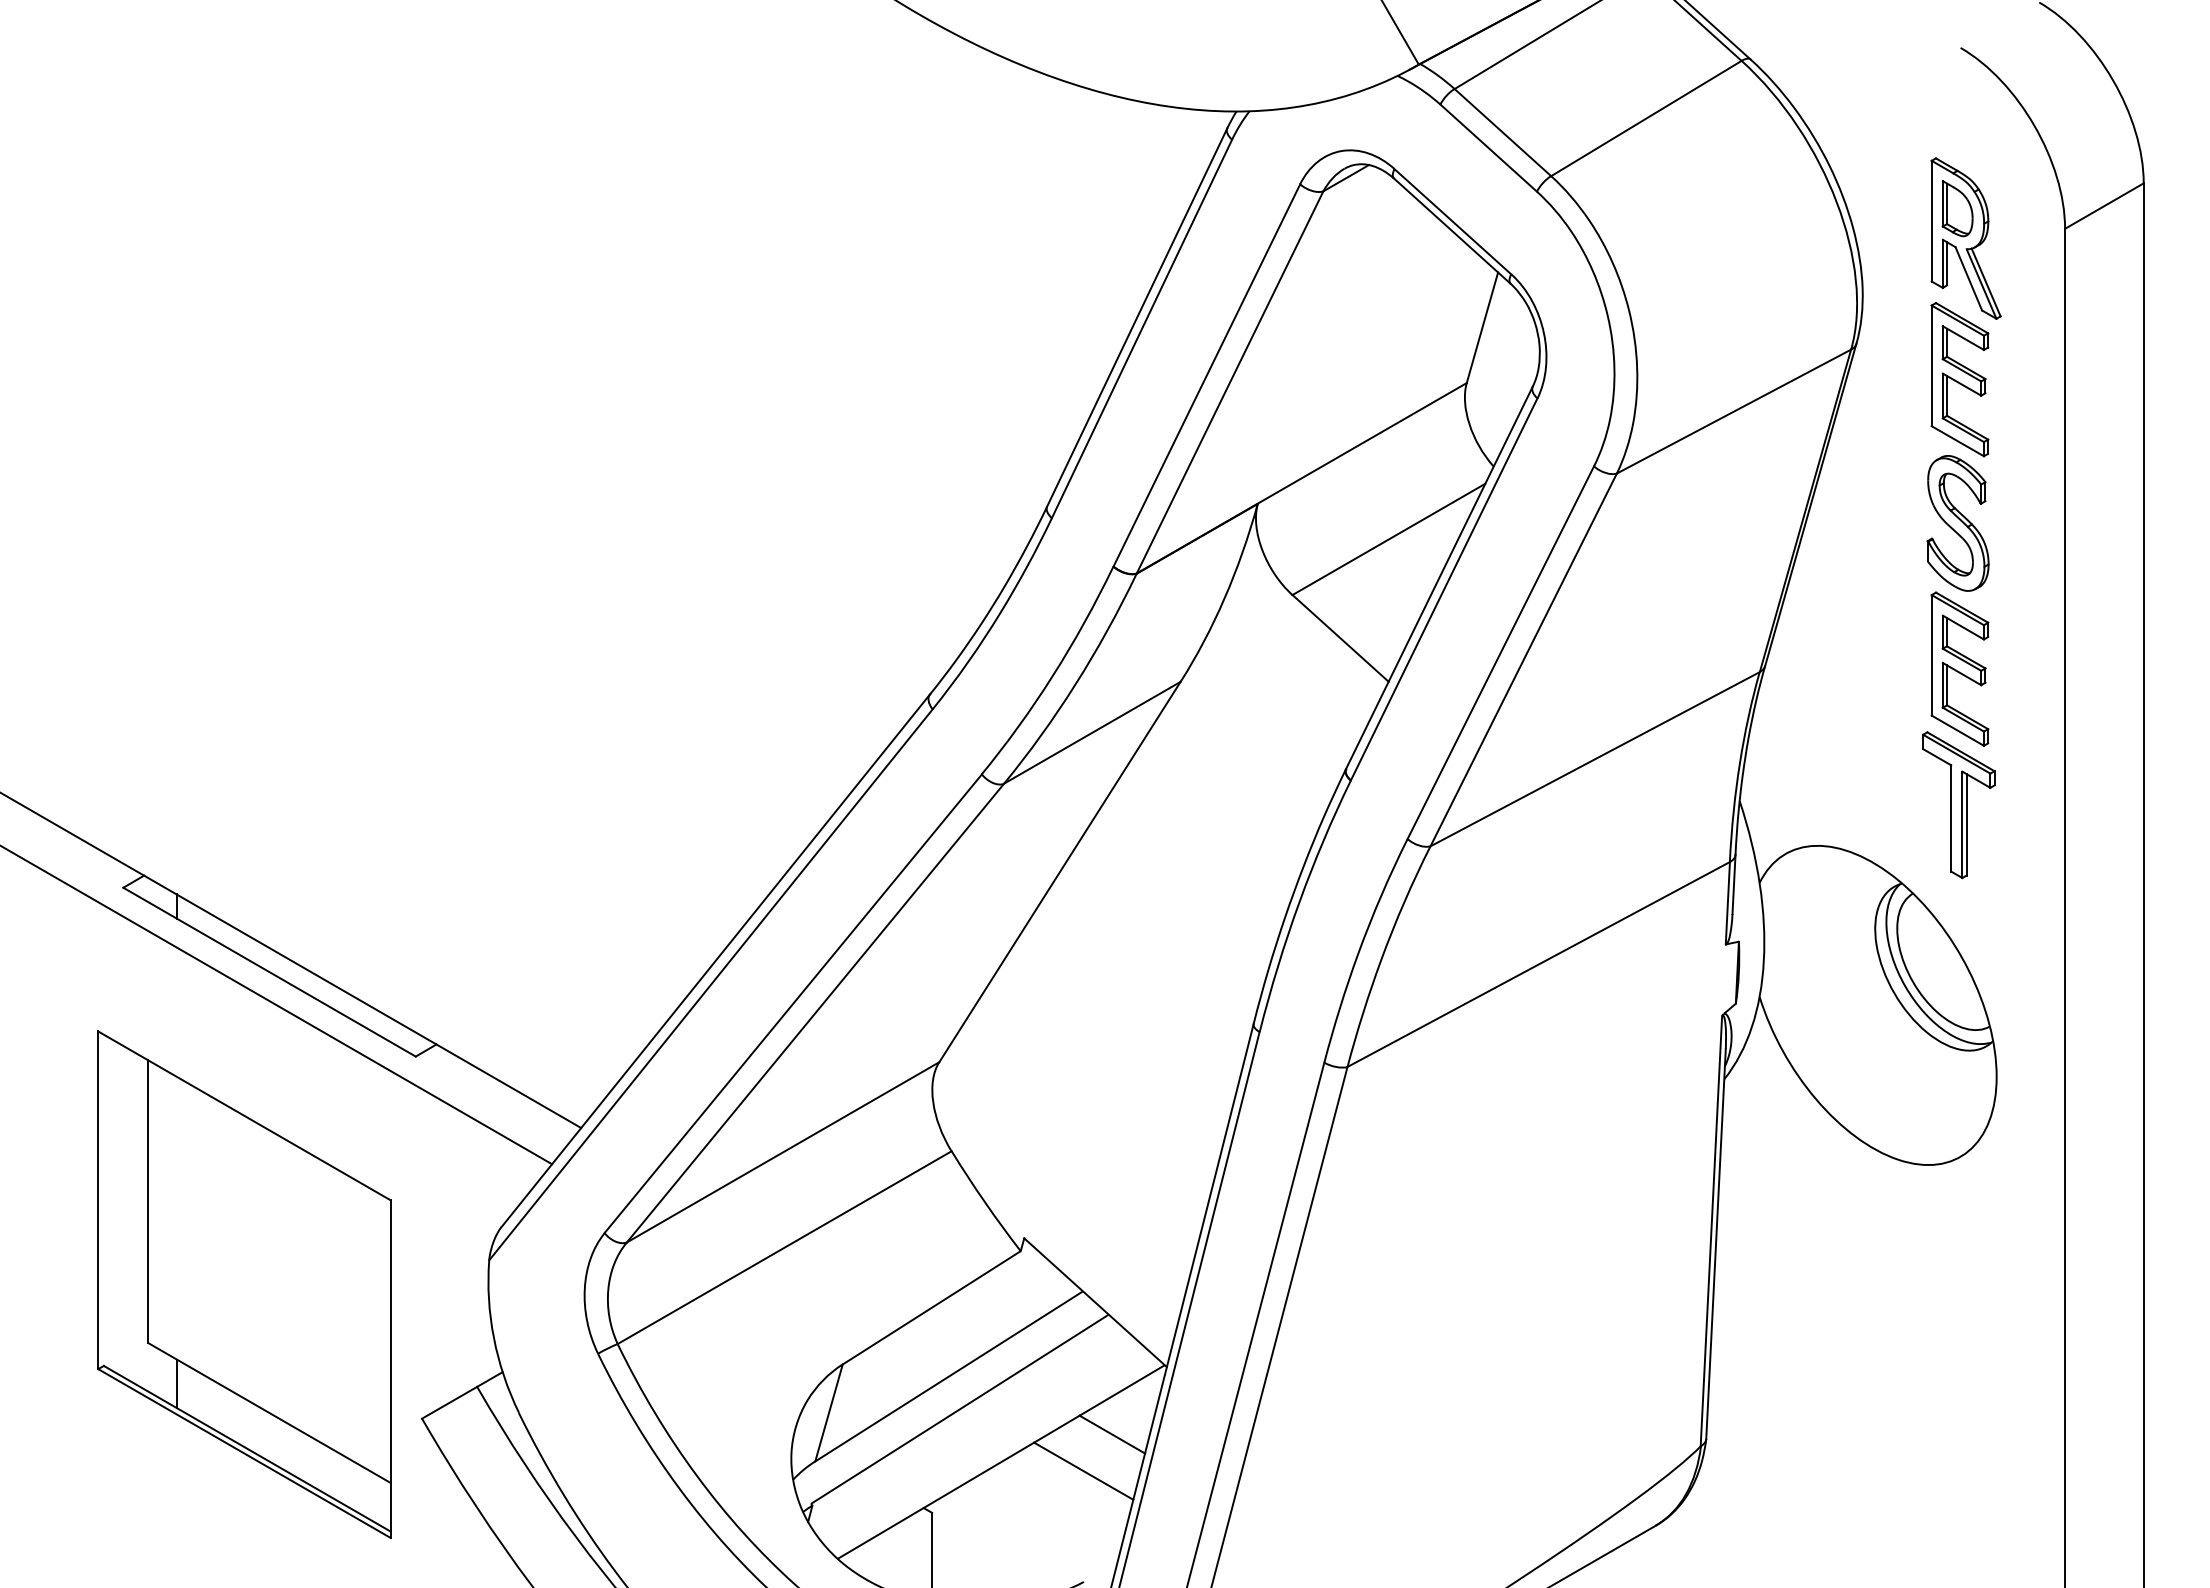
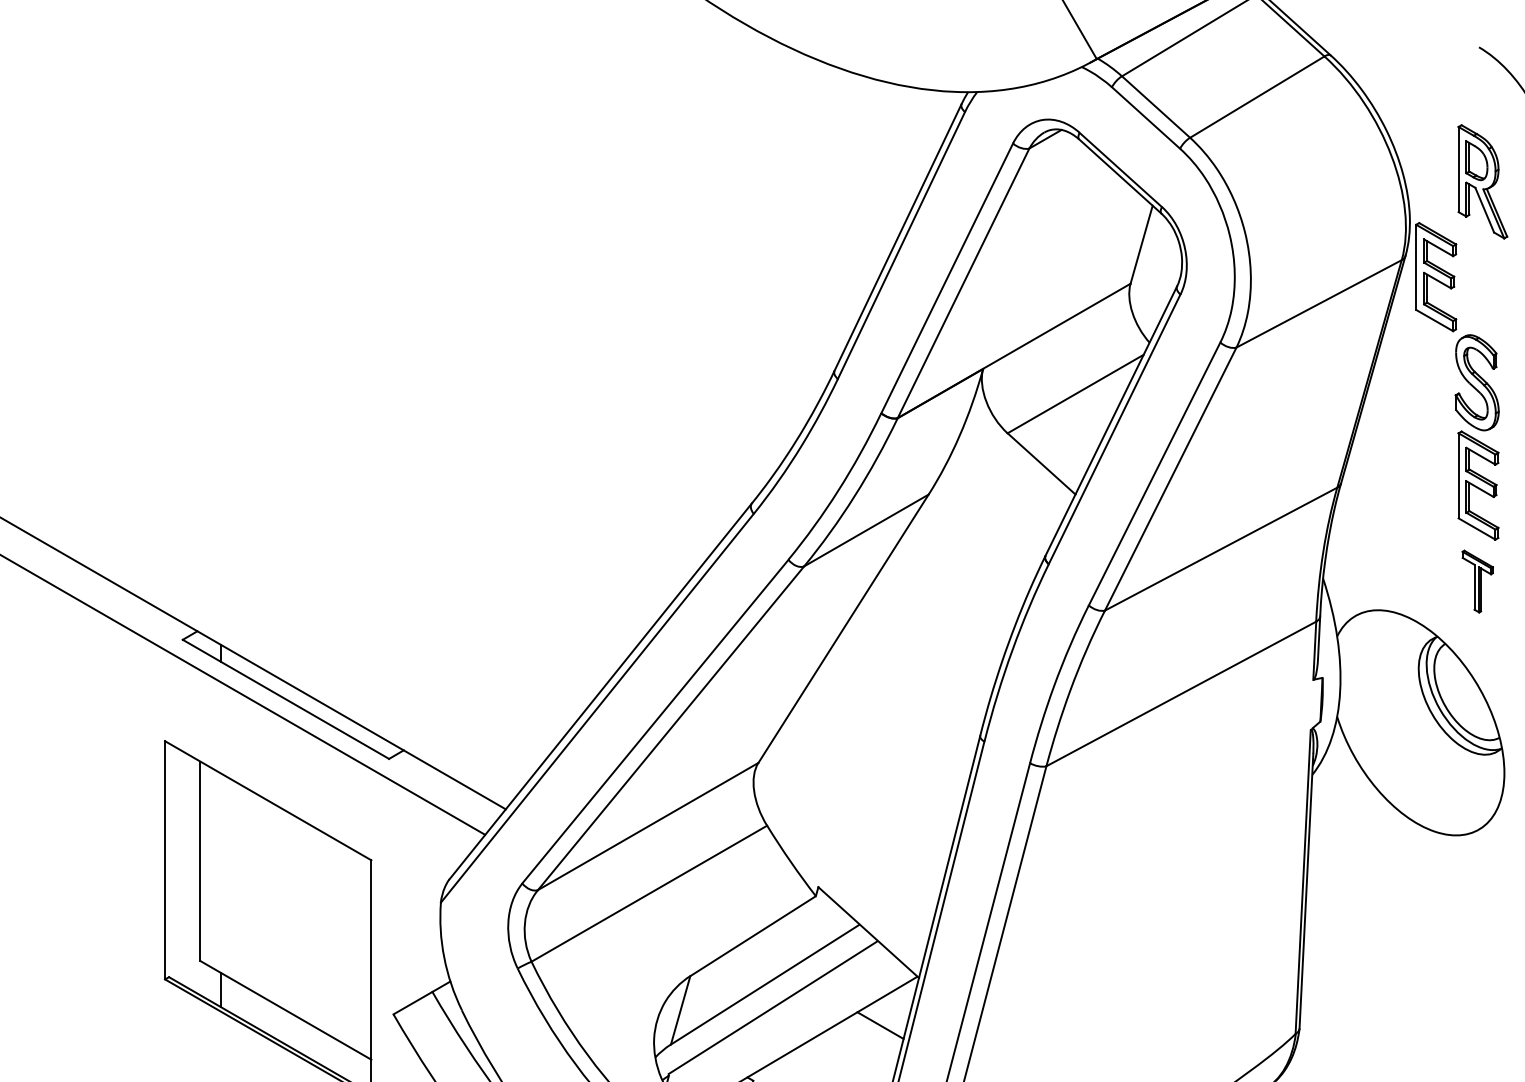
part: (1959, 379) -> (1435, 277), moved
part: (1958, 805) -> (1477, 581), size x0.6
line: (1083, 1470) -> (860, 1050), removed

